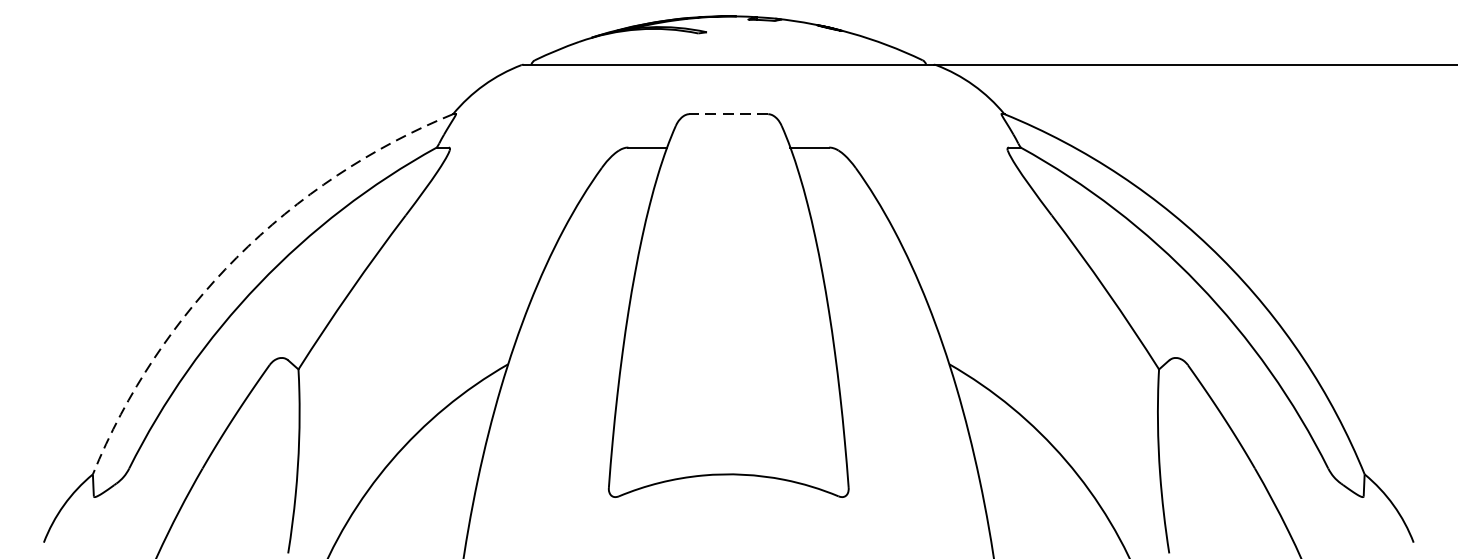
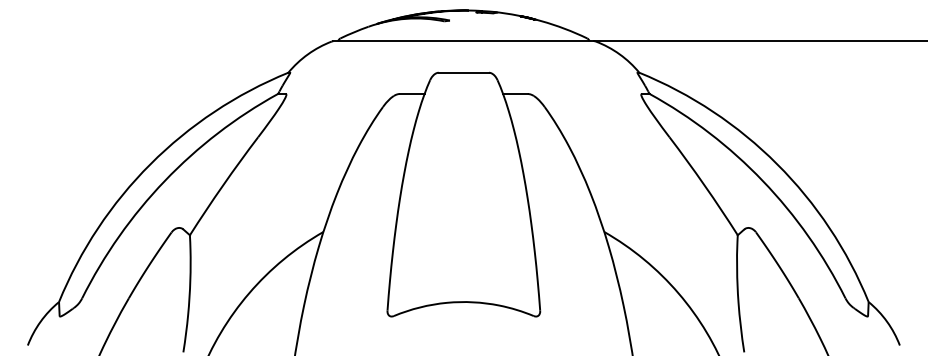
line: (728, 113) -> (463, 72), dashed -> solid
arc: (236, 258) -> (150, 164), dashed -> solid

